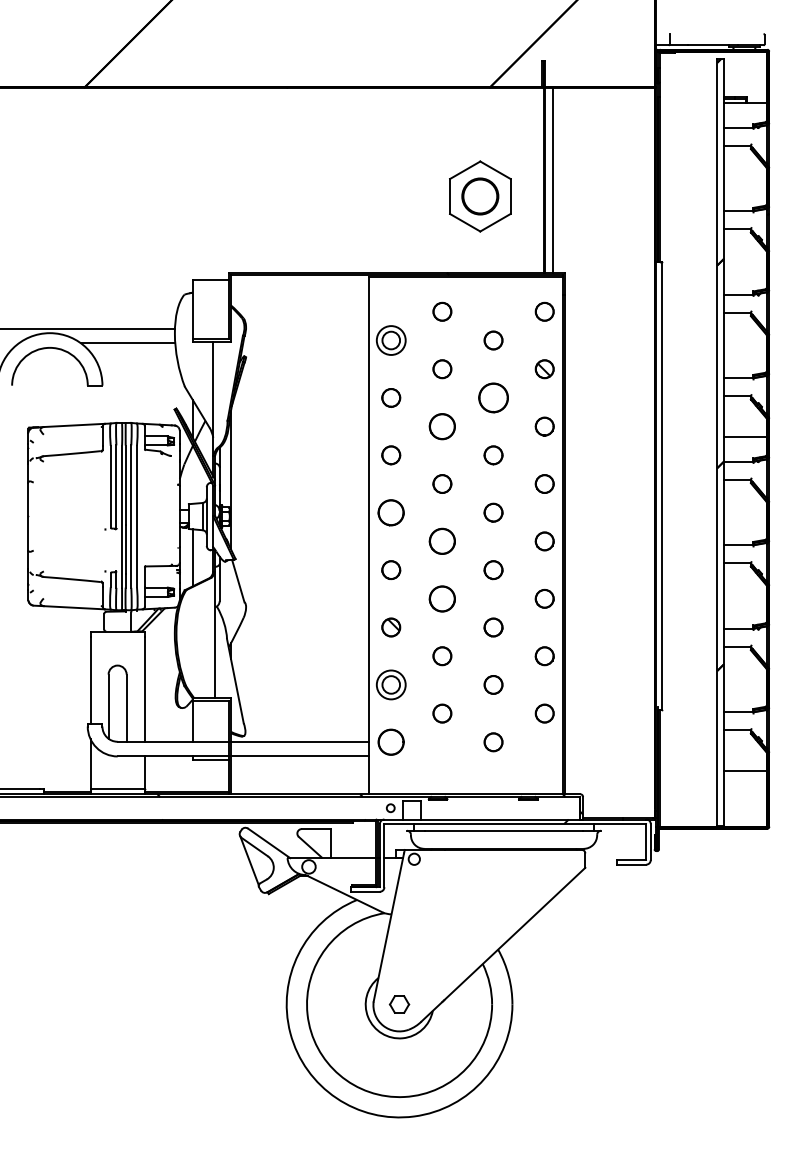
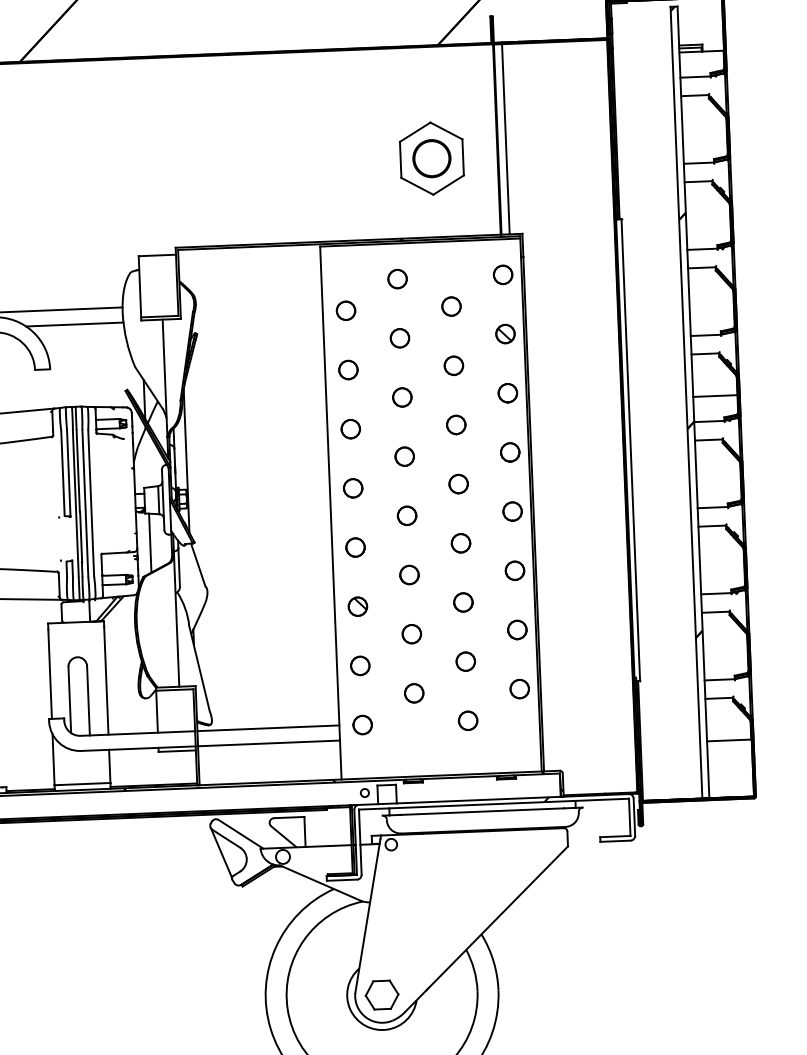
circle: (391, 340) -> (346, 310), size x0.62
circle: (493, 397) -> (453, 365), size x0.62
circle: (442, 426) -> (402, 397), size x0.71
circle: (391, 512) -> (353, 488), size x0.71
circle: (442, 541) -> (407, 515), size x0.71
circle: (442, 598) -> (409, 574), size x0.71
circle: (391, 684) -> (360, 665), size x0.62
circle: (391, 742) -> (362, 725), size x0.71
part: (399, 1004) -> (382, 995), size x1.67

